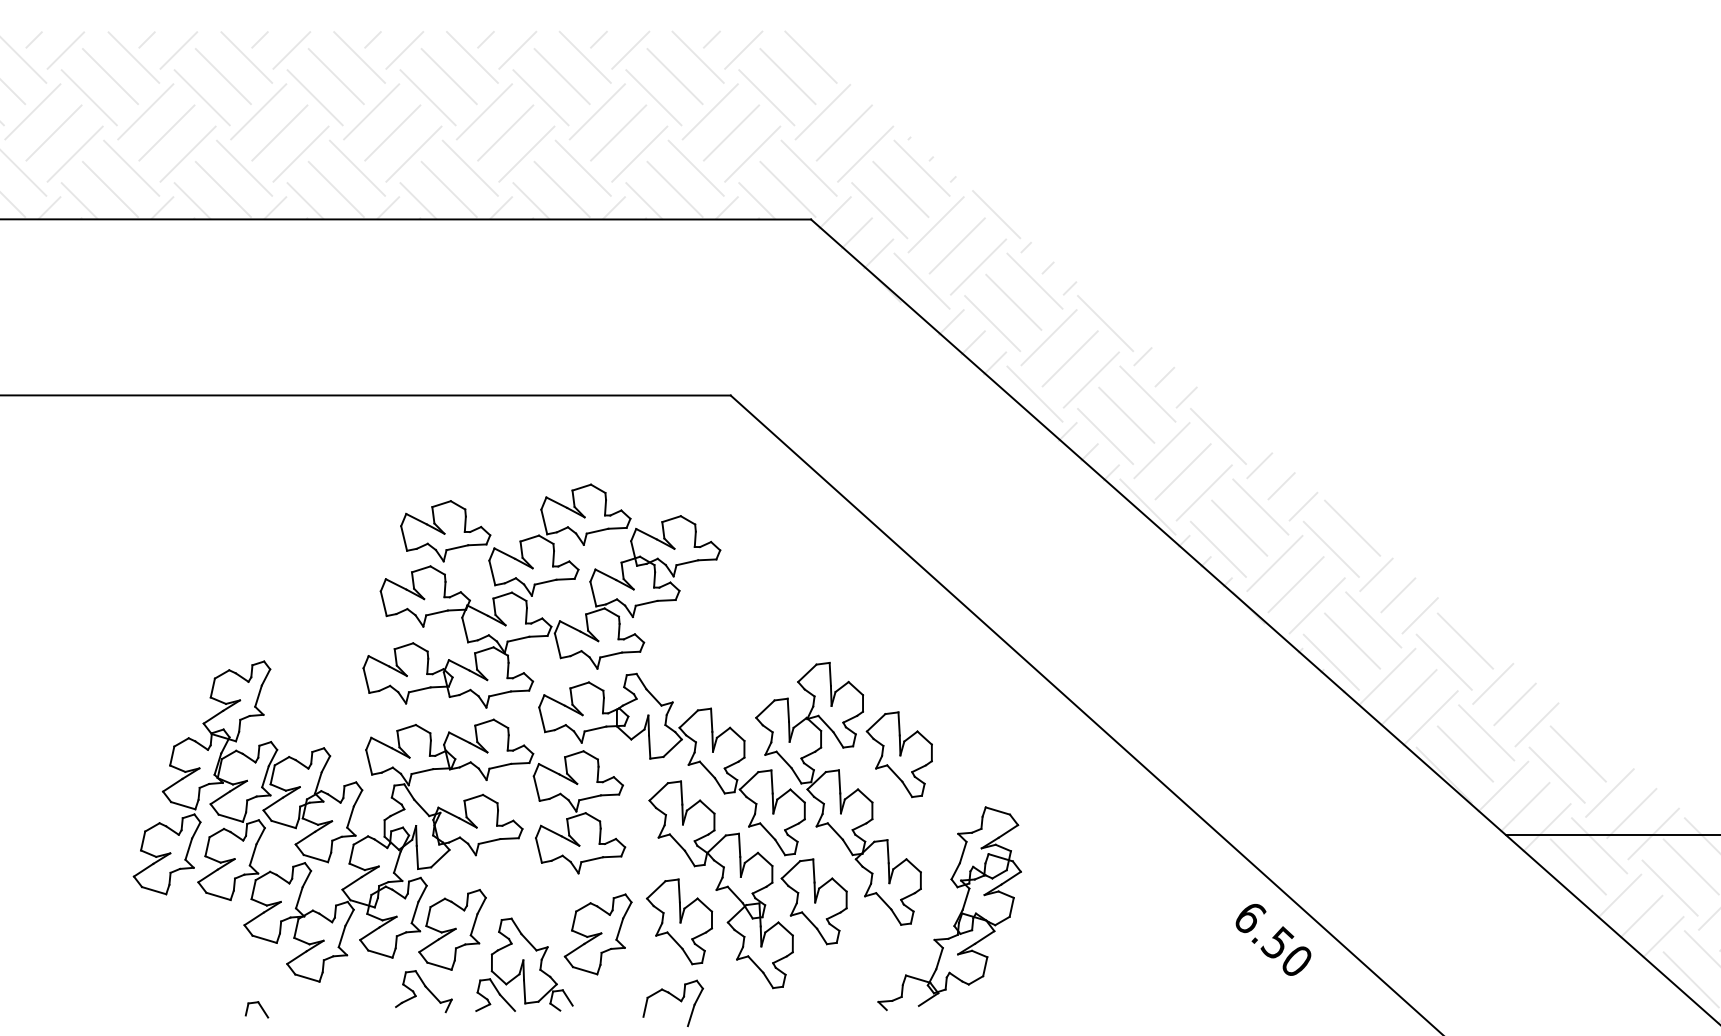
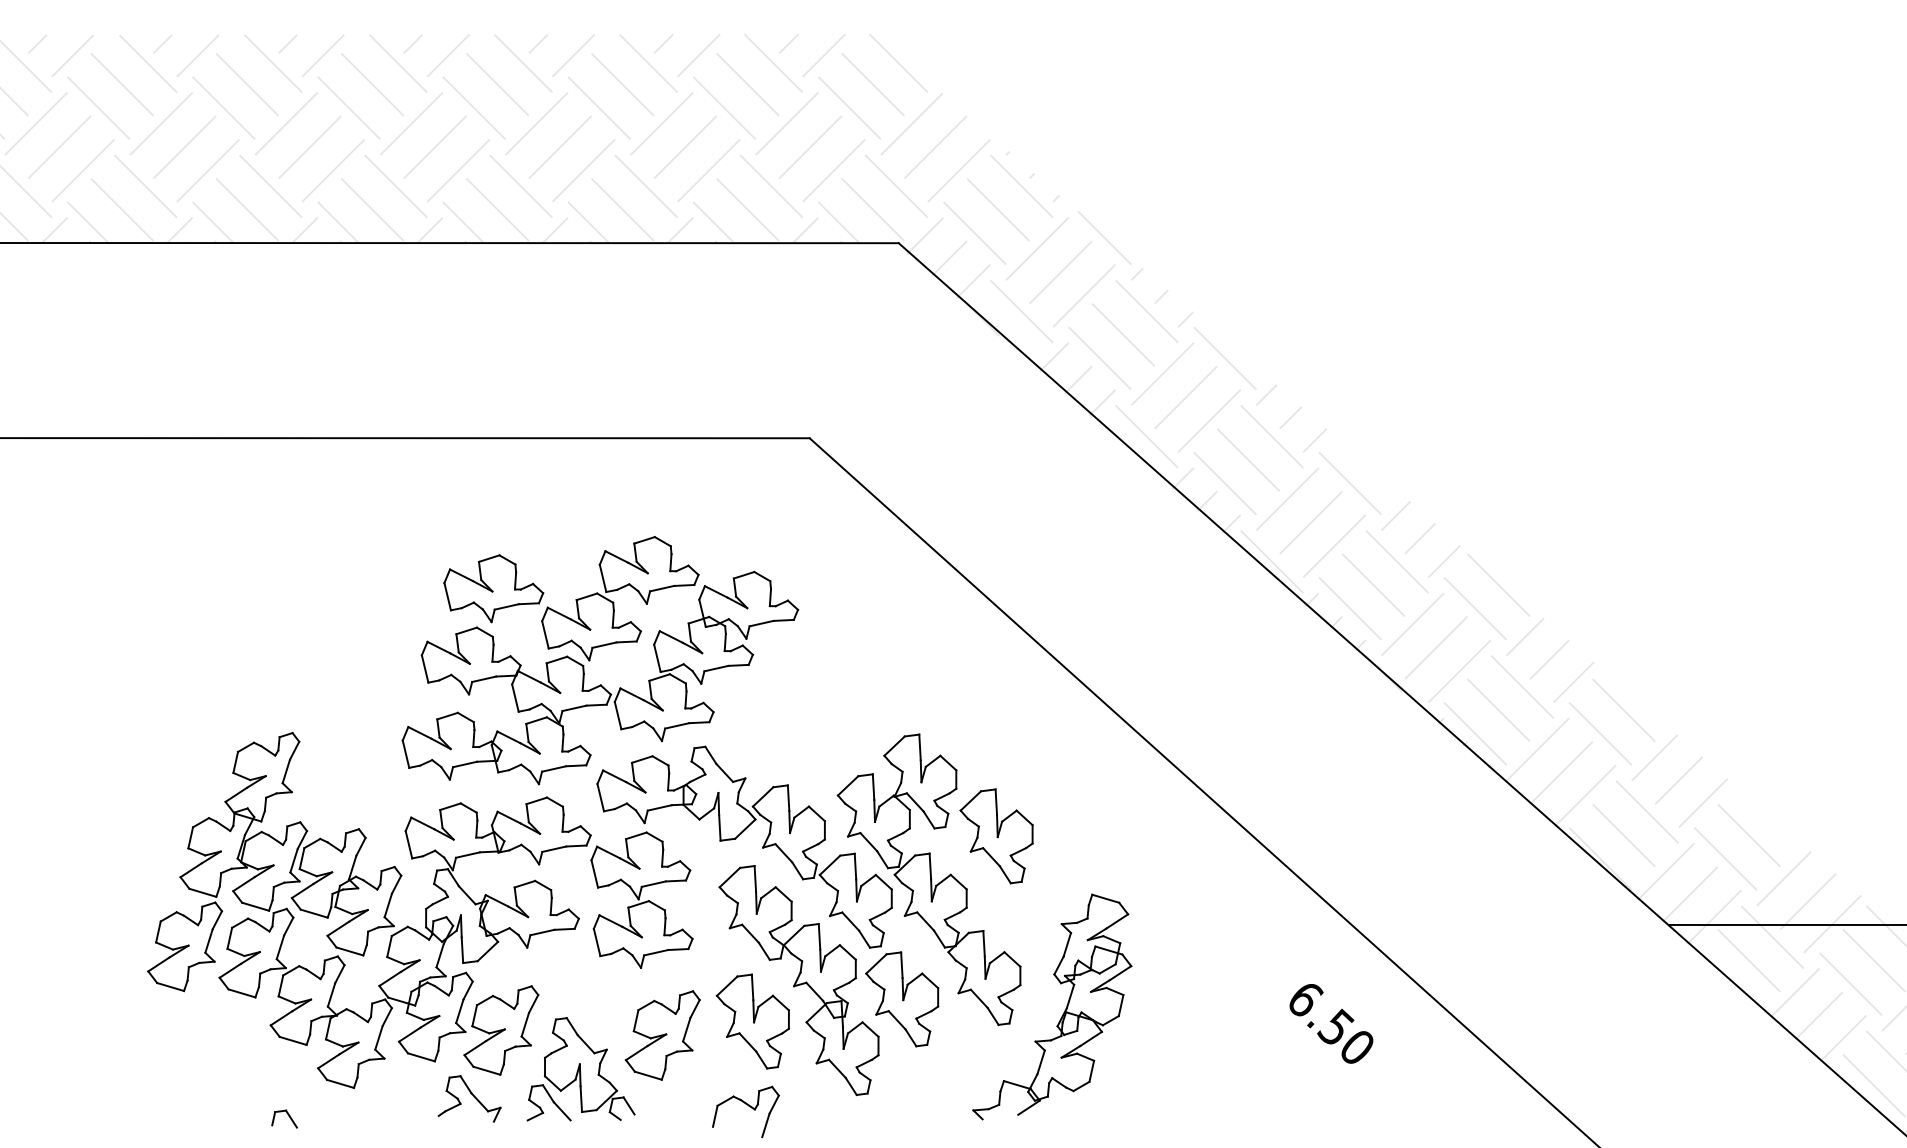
text: (1273, 939) -> (1331, 1023), moved

